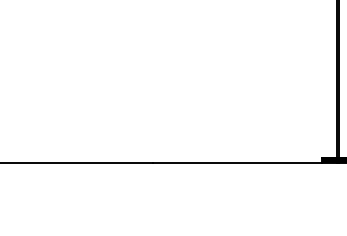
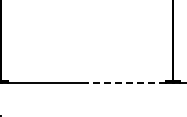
line: (235, 163) -> (125, 83), solid -> dashed

